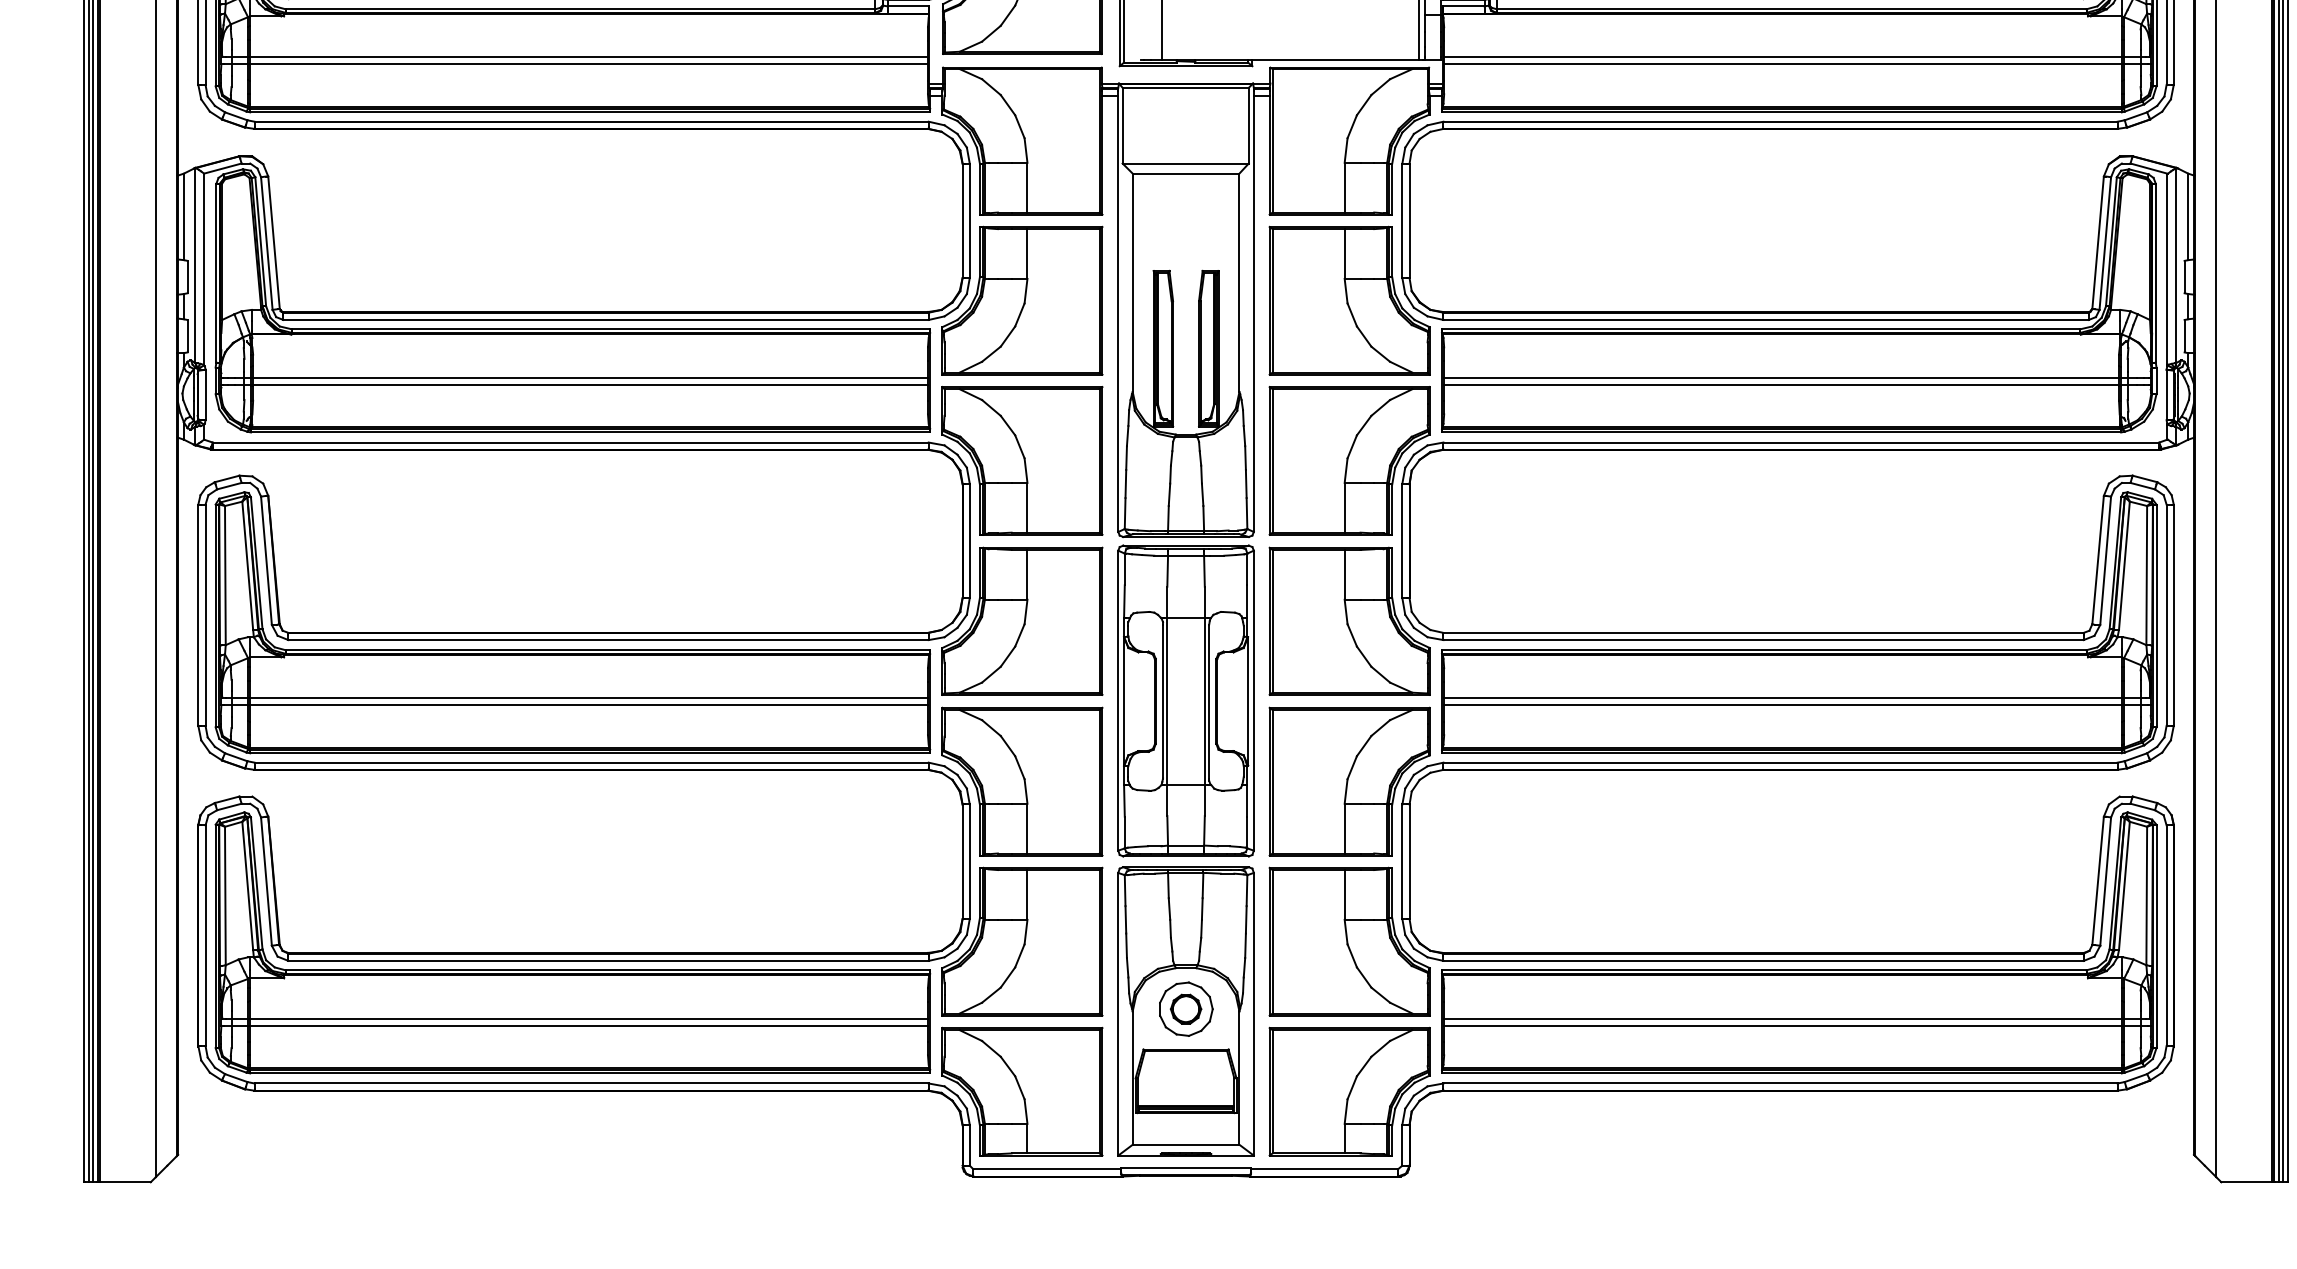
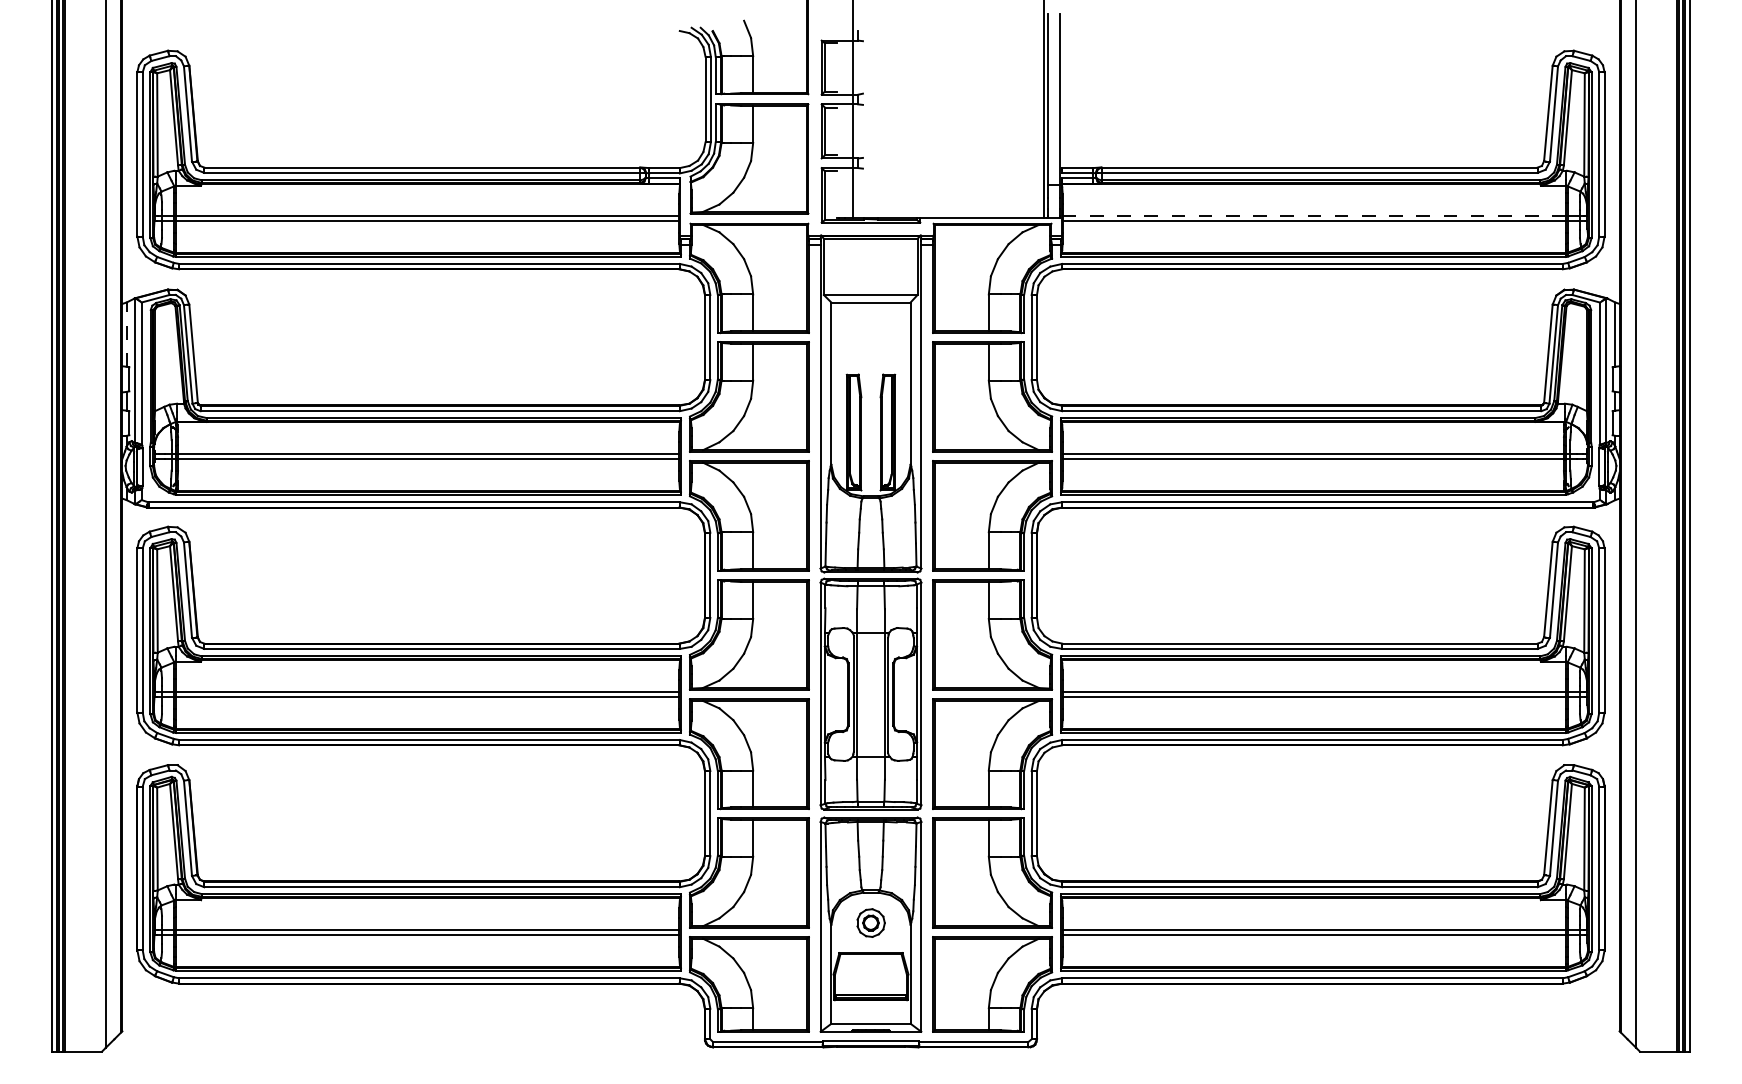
line: (1783, 56) -> (1314, 215), solid -> dashed
line: (183, 216) -> (126, 334), solid -> dashed
part: (1185, 1008) -> (870, 922), size x0.7

